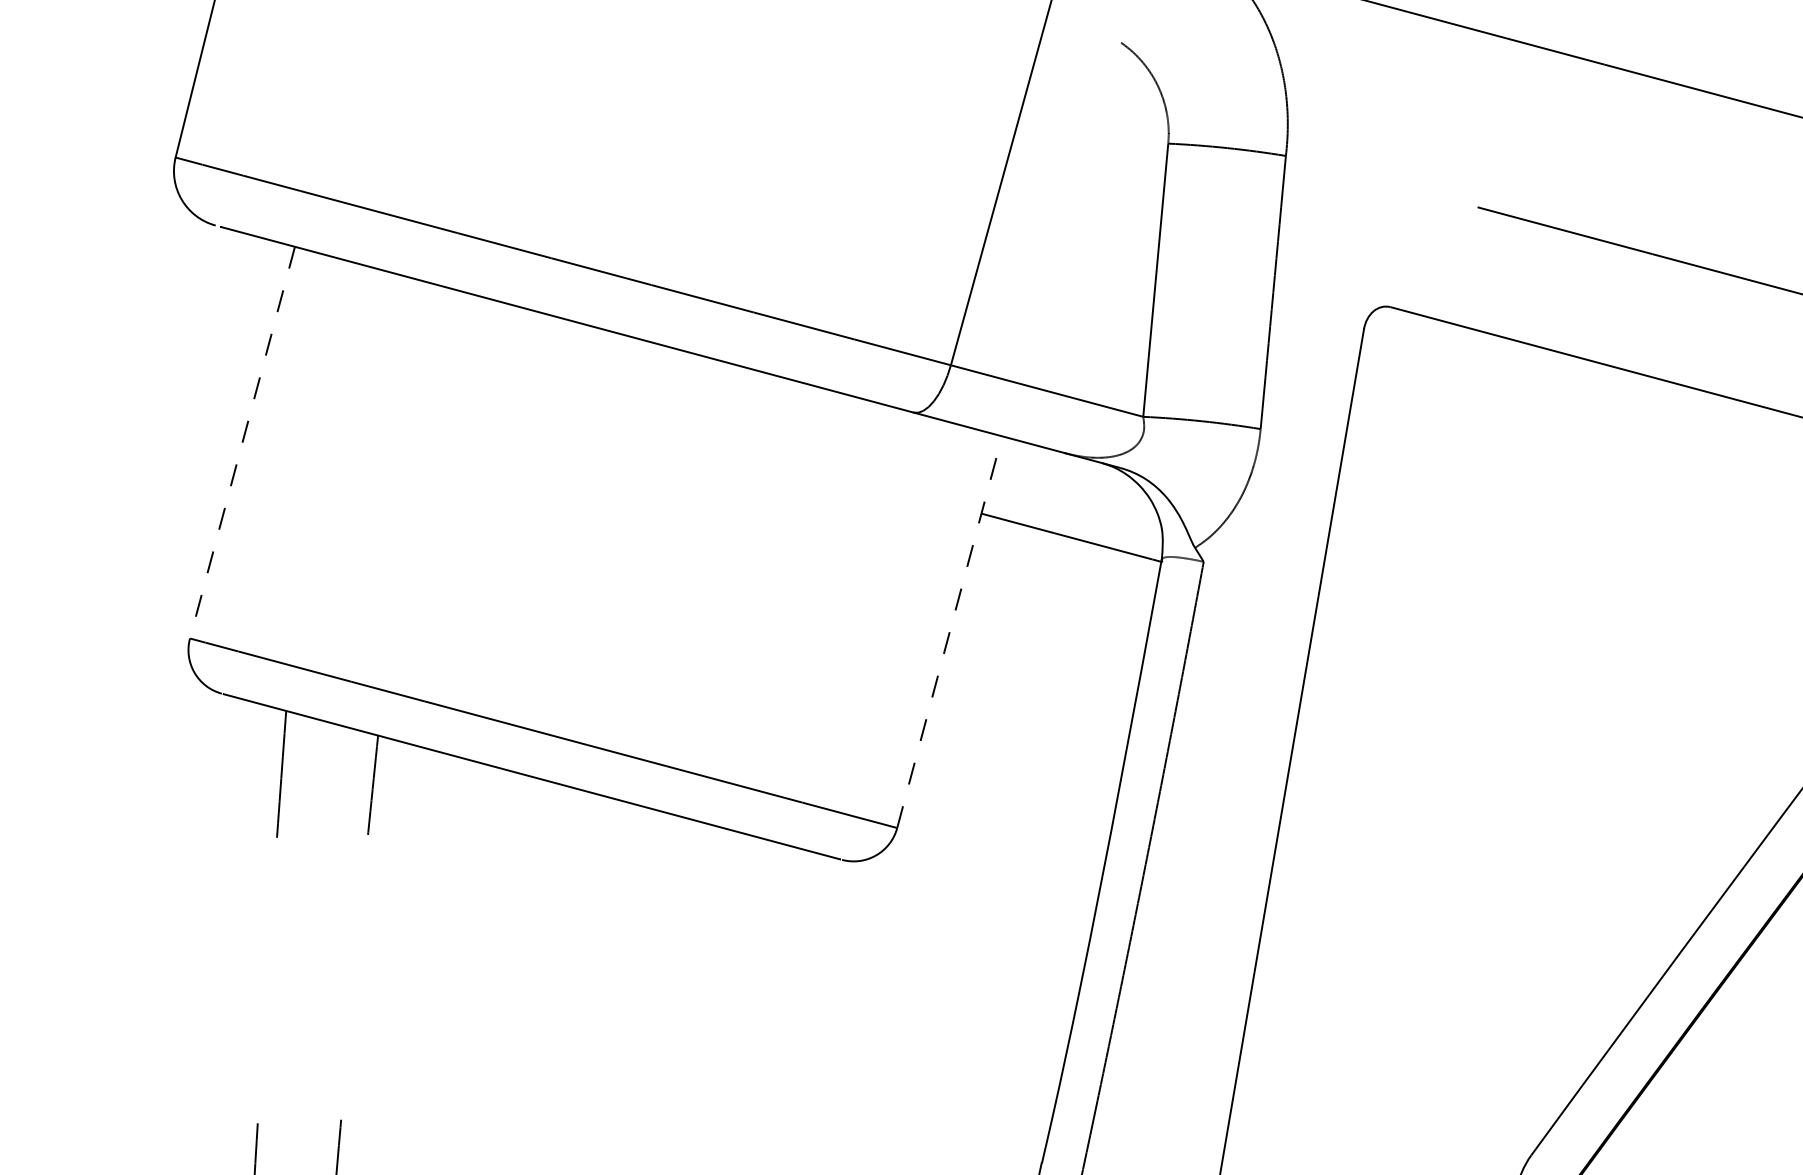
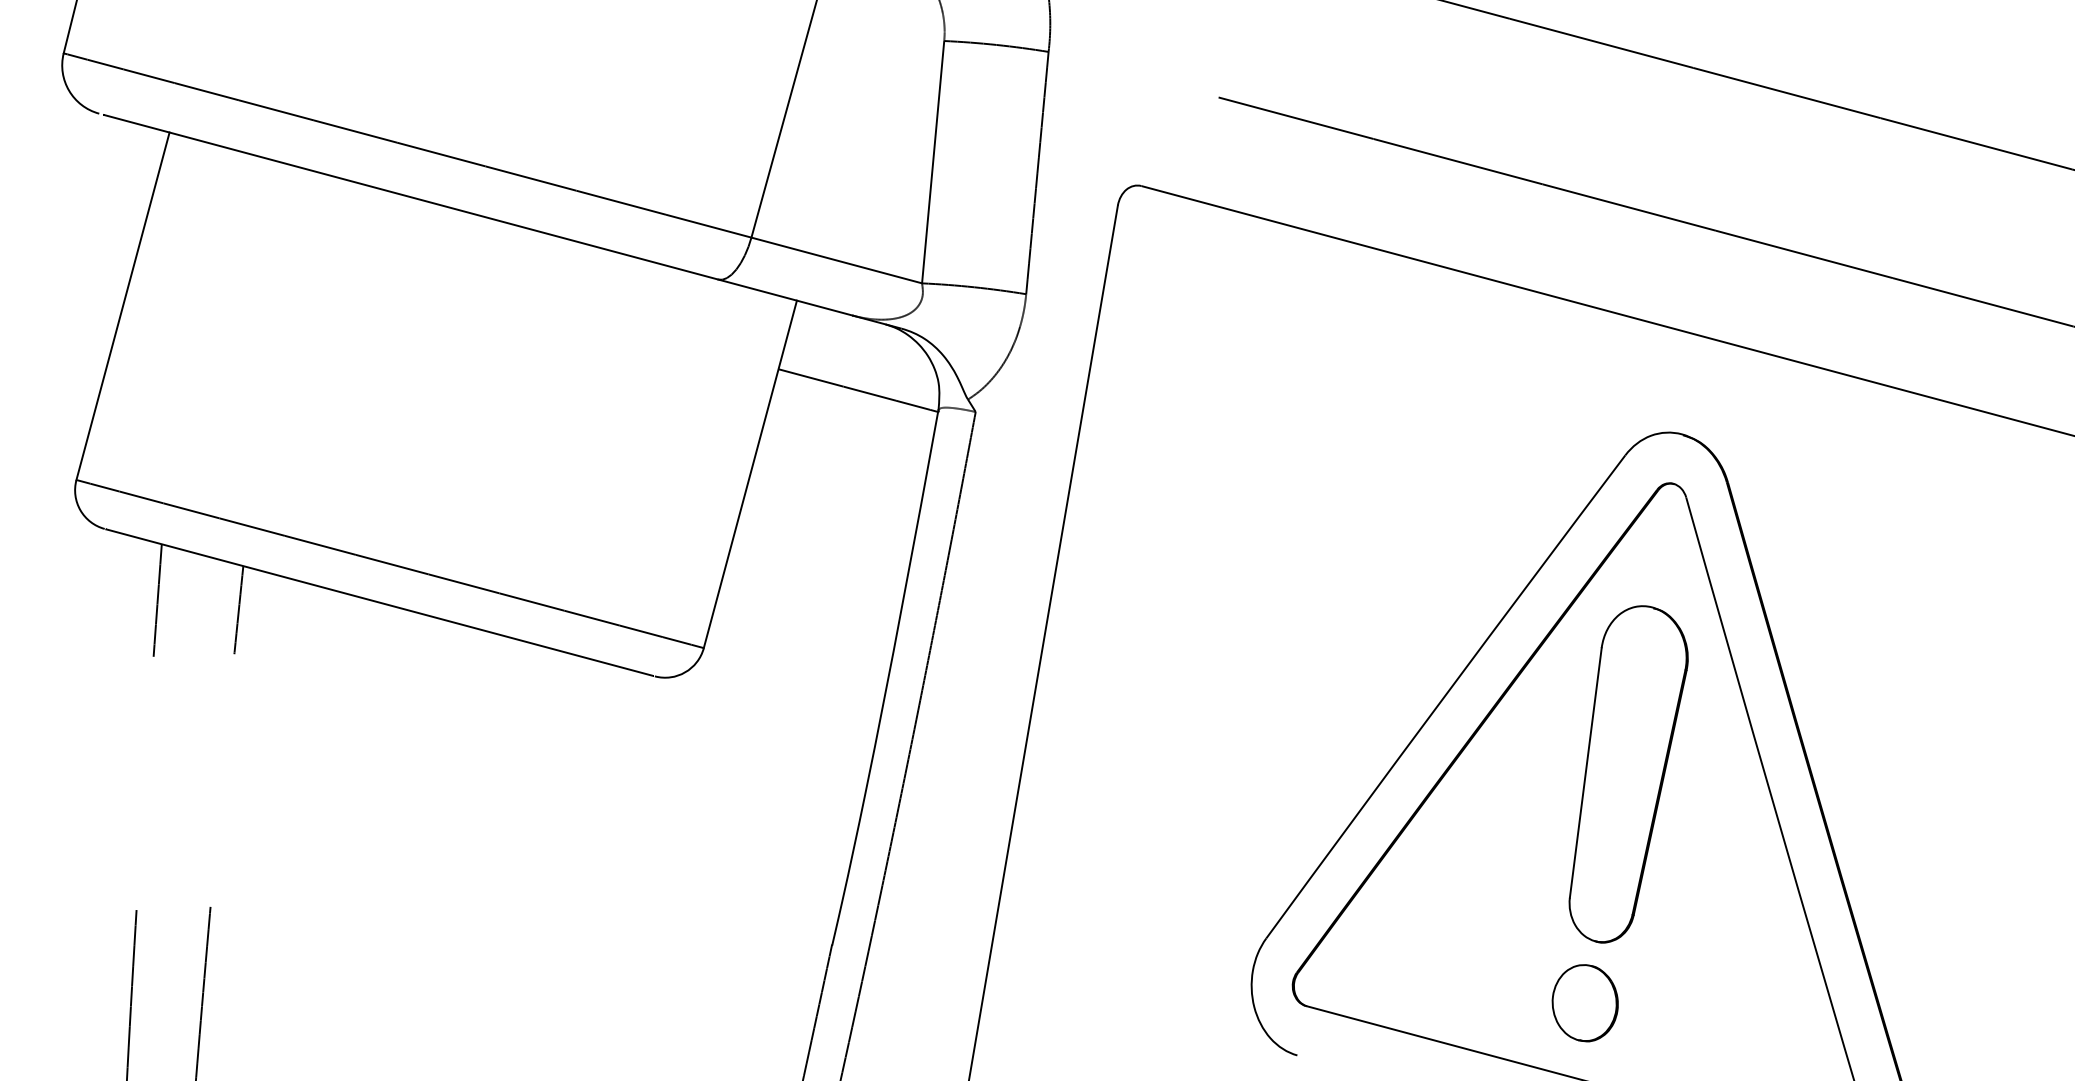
line: (243, 442) -> (123, 306), dashed -> solid
line: (949, 632) -> (750, 474), dashed -> solid

